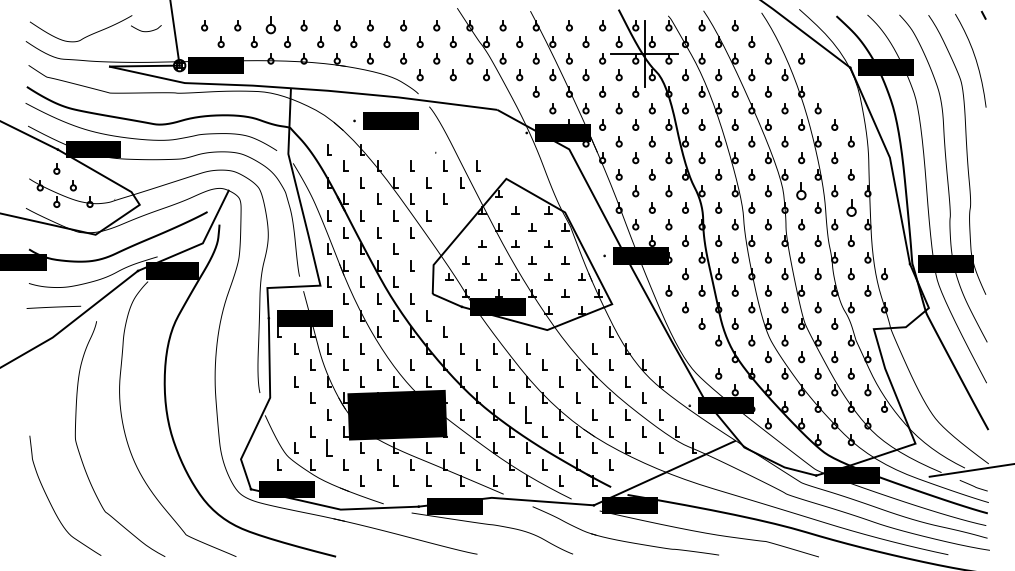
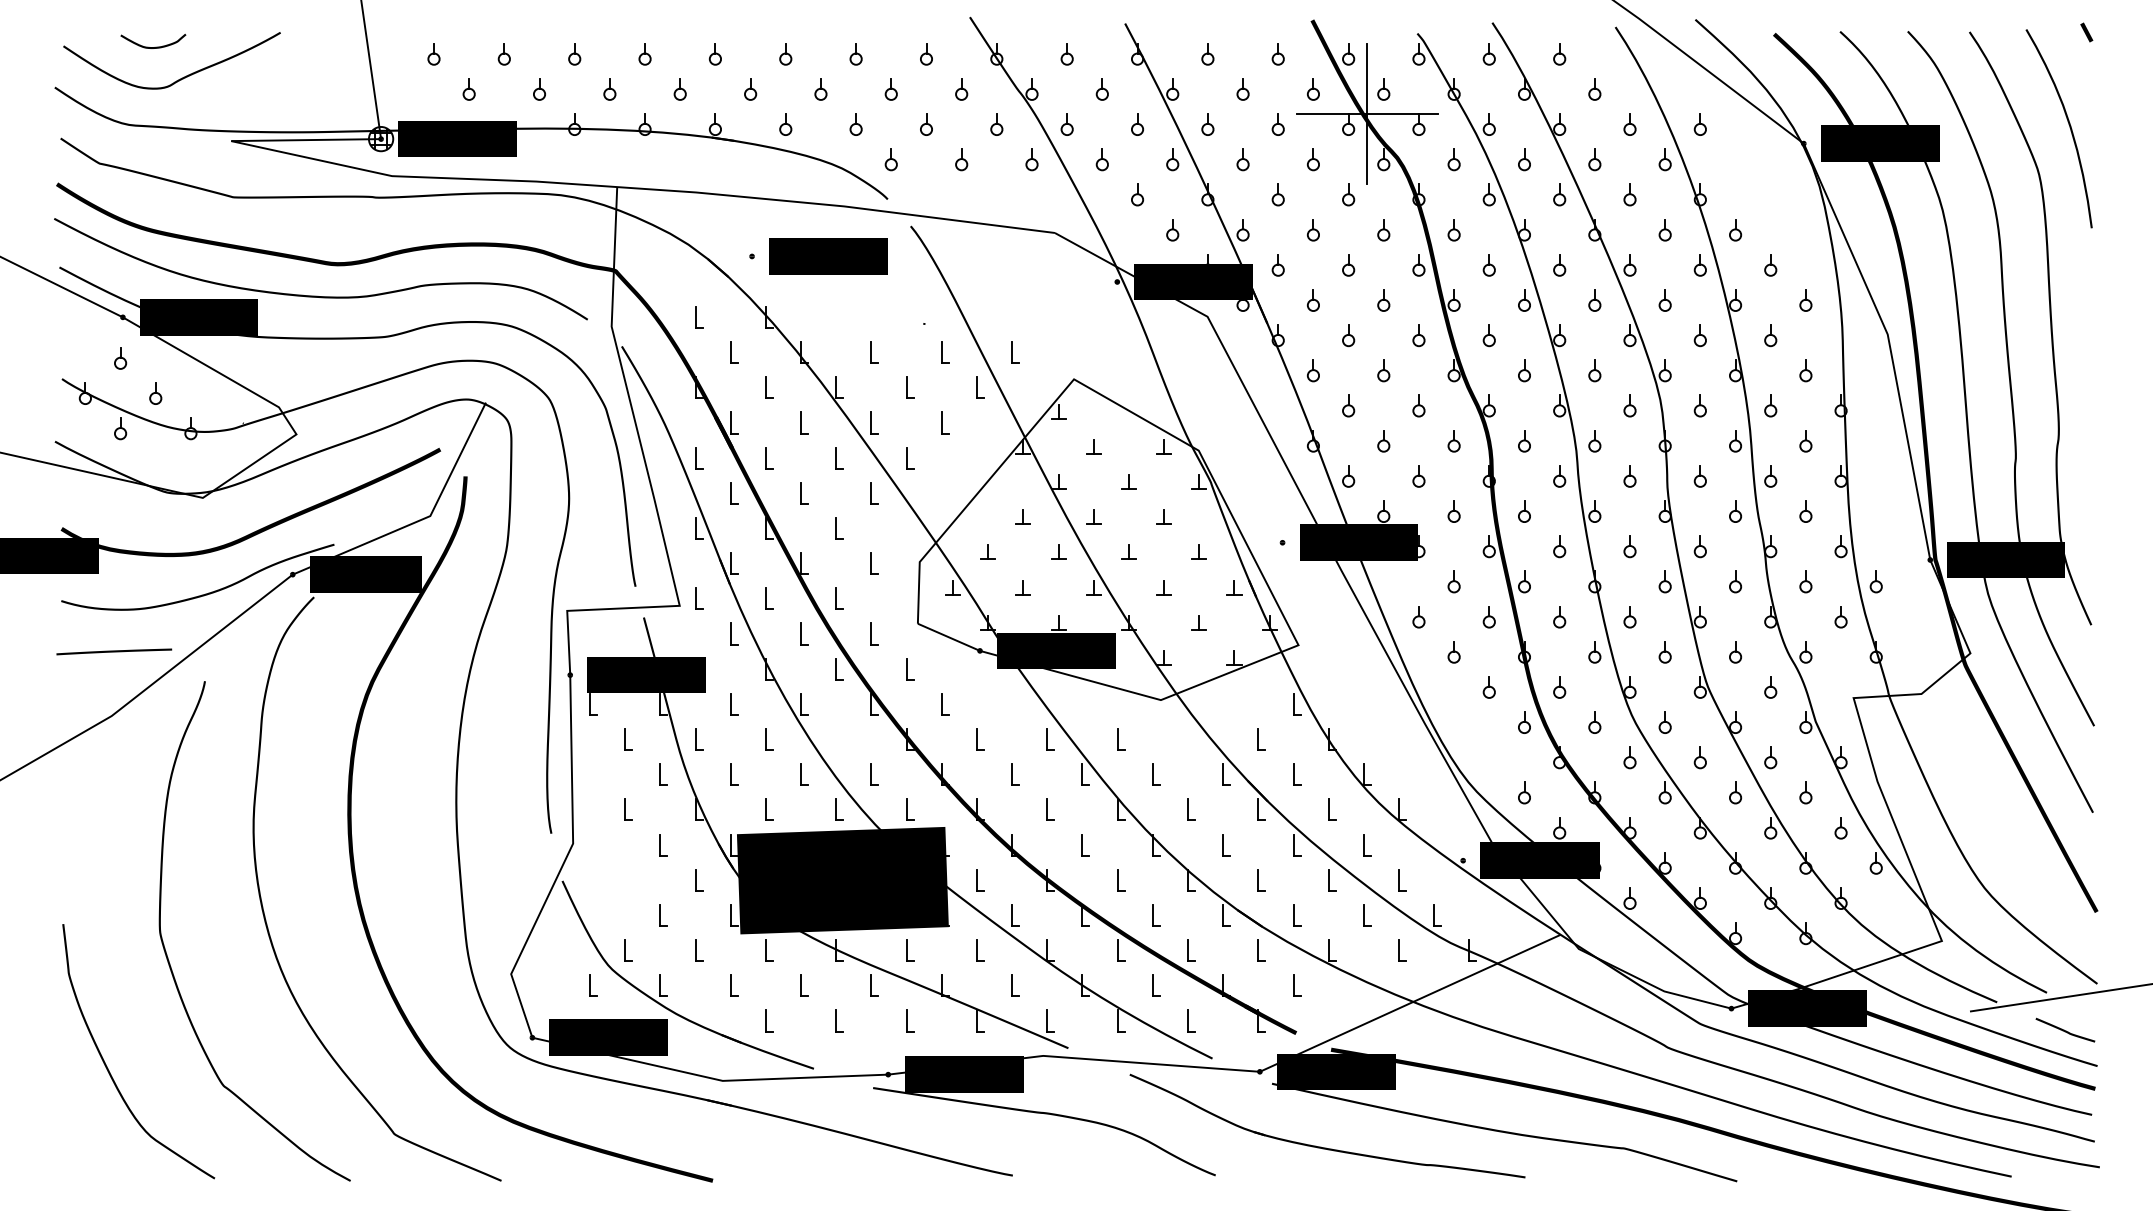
part: (270, 25) -> (573, 53), size x0.62
curve: (146, 31) -> (153, 47), moved
part: (801, 191) -> (1700, 406), size x0.62
part: (850, 207) -> (1804, 440), size x0.62
part: (528, 414) -> (1121, 879), size x0.62
part: (329, 447) -> (698, 949), size x0.62

